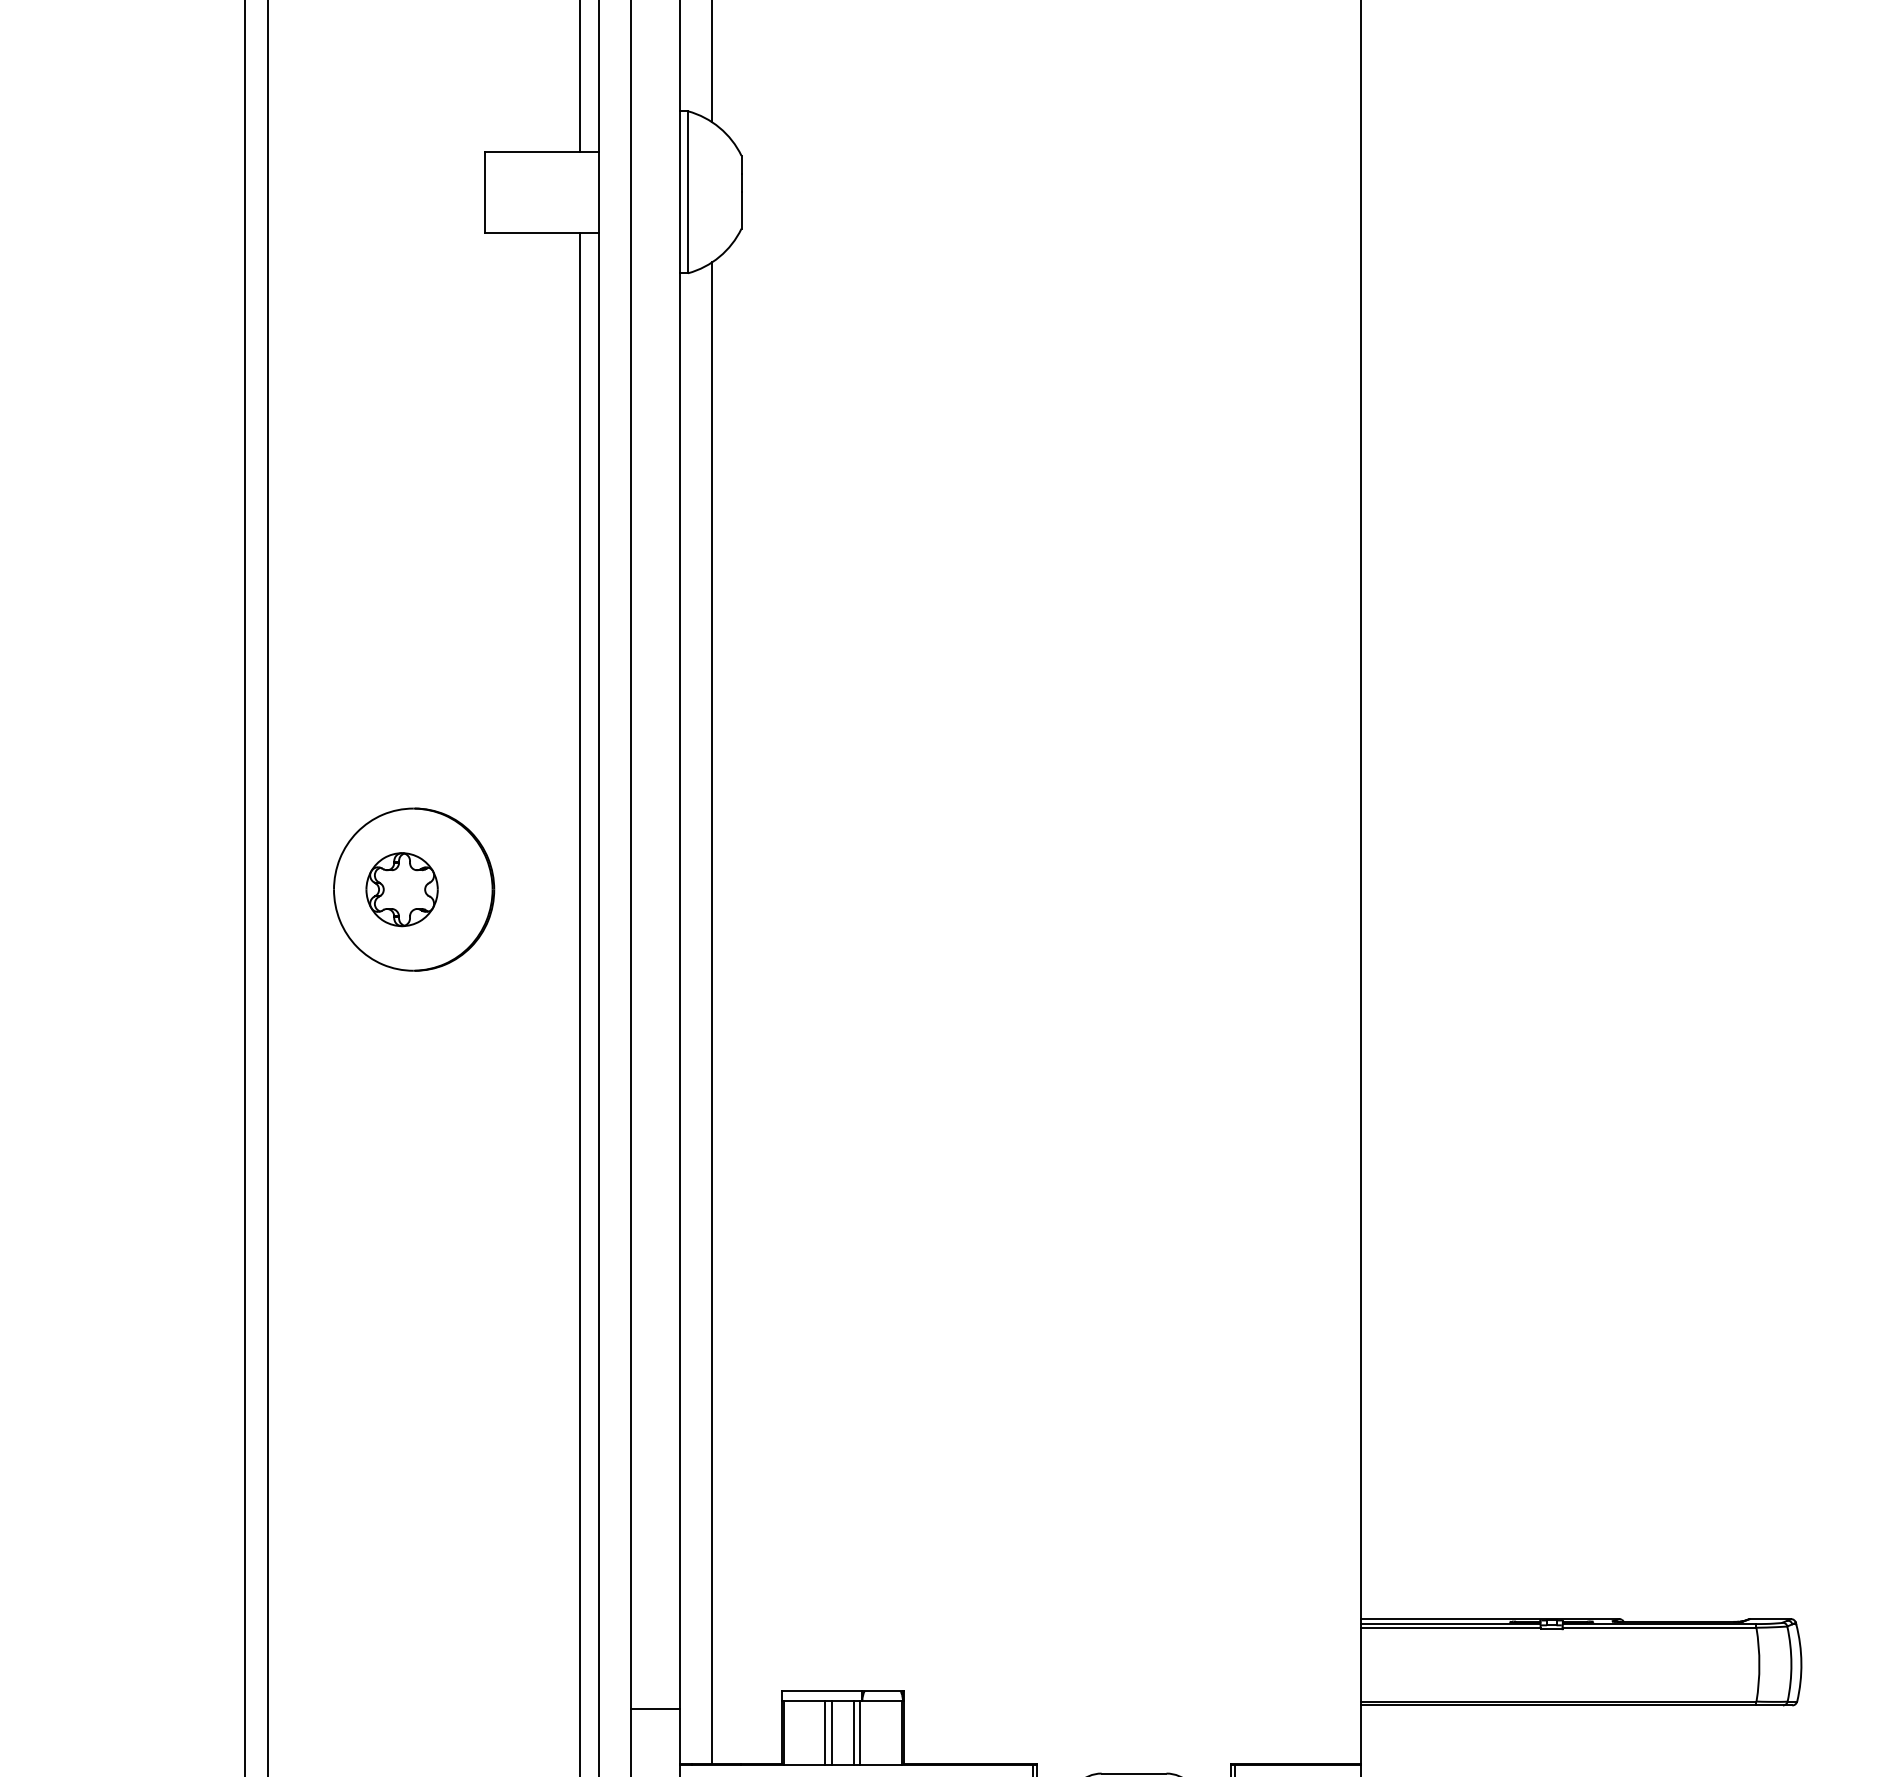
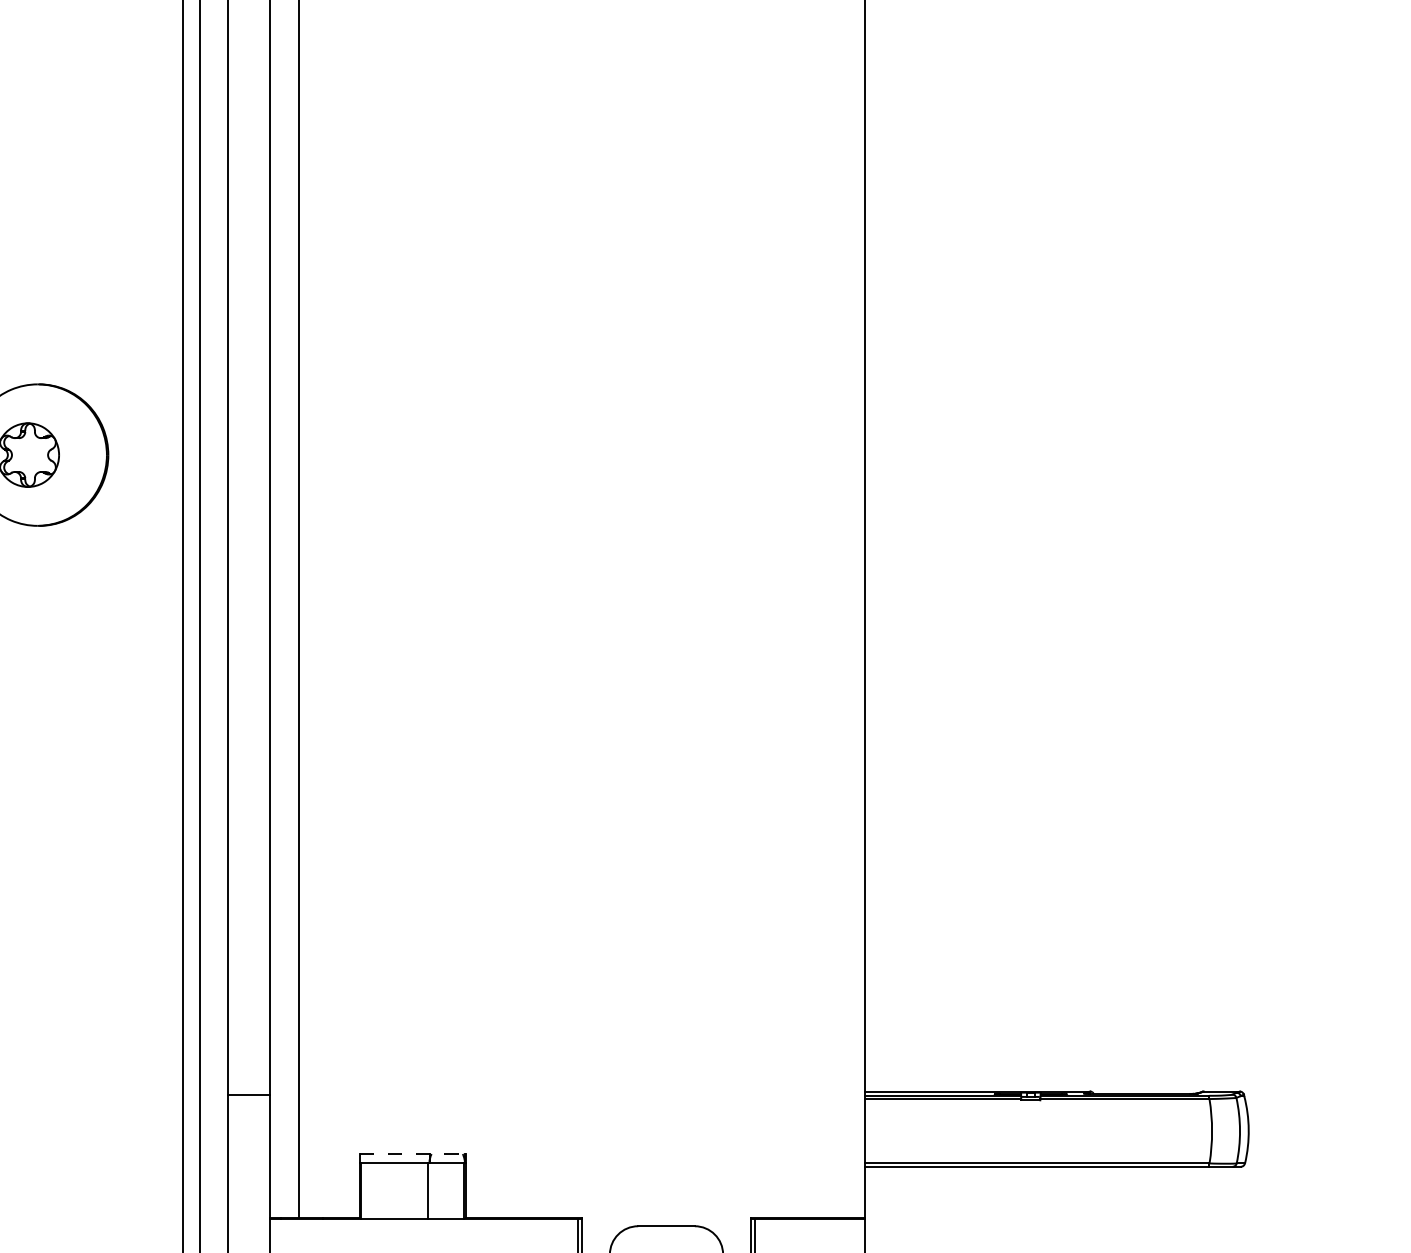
line: (842, 1690) -> (412, 1153), solid -> dashed
line: (655, 1708) -> (249, 1095), moved
line: (825, 1732) -> (397, 1190), removed
line: (831, 1732) -> (402, 1190), removed
line: (854, 1732) -> (422, 1190), removed

